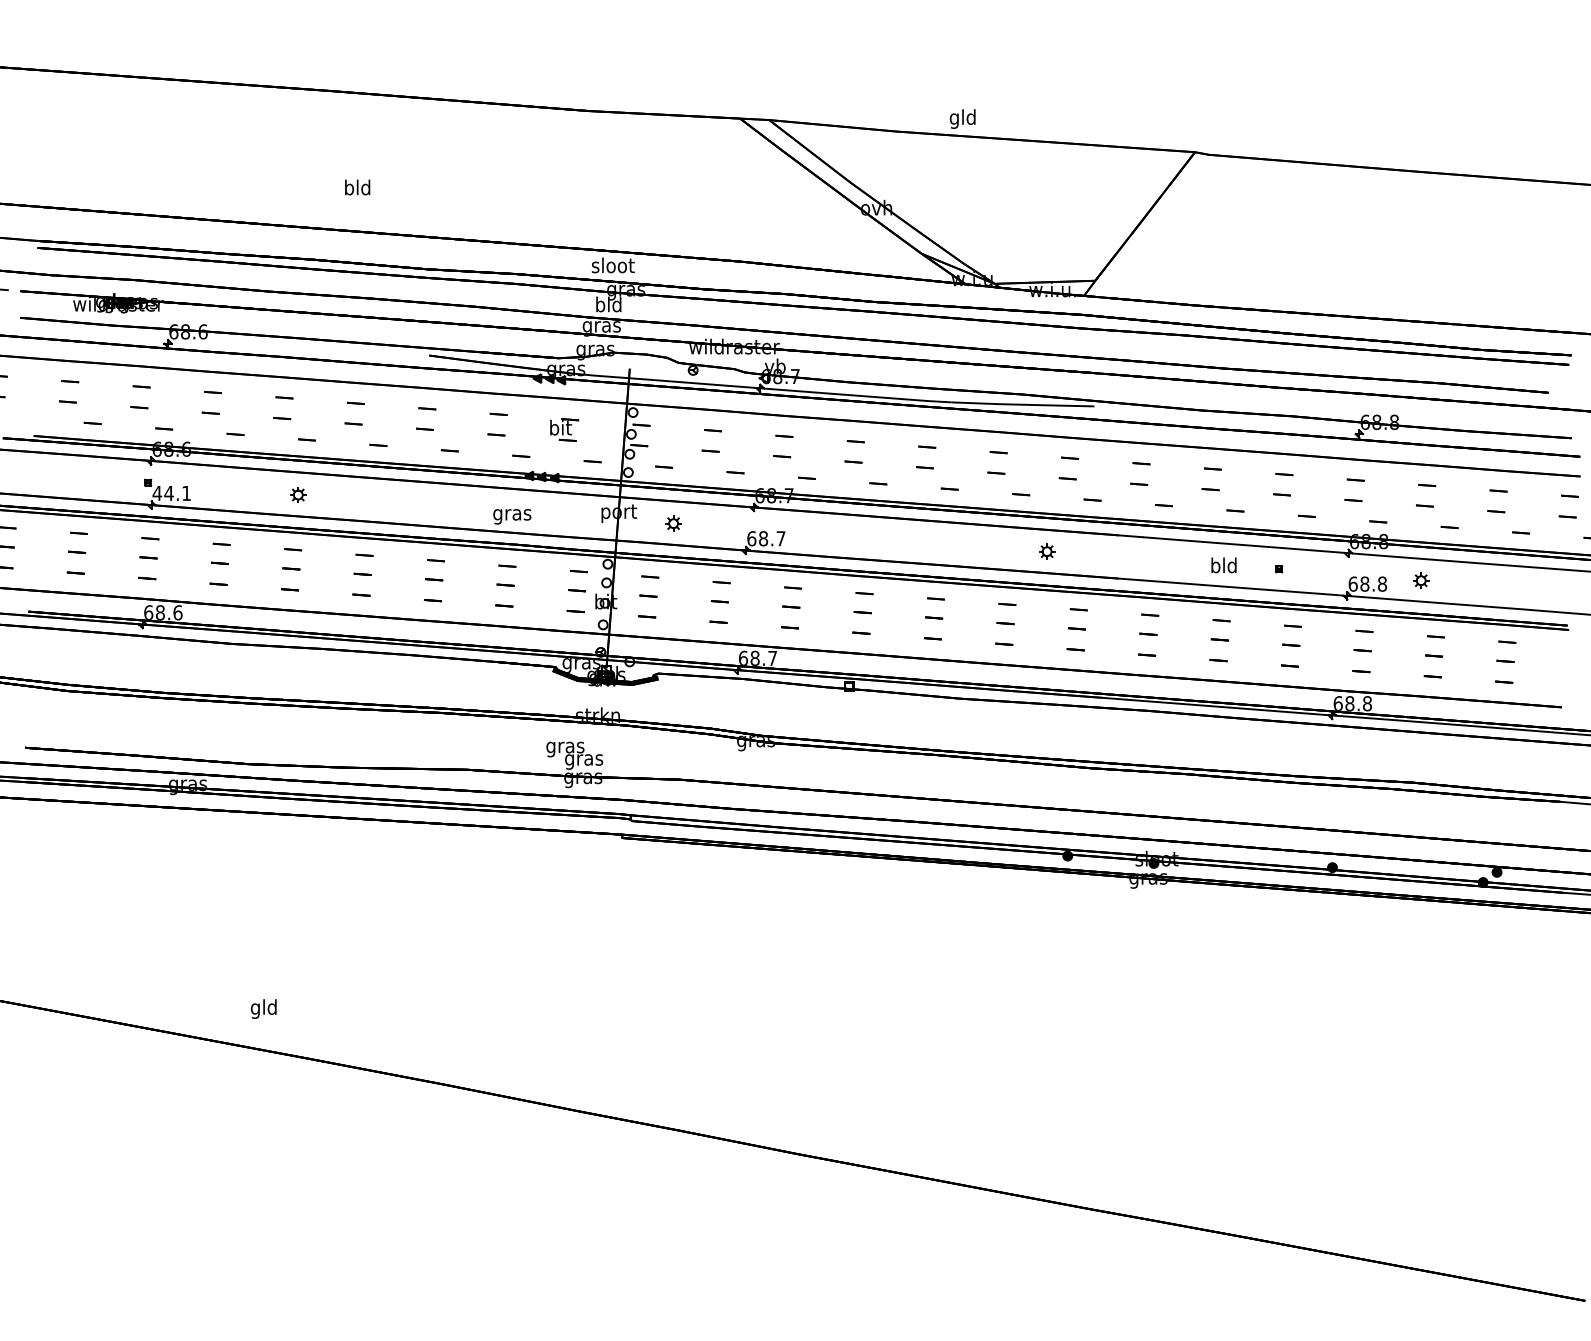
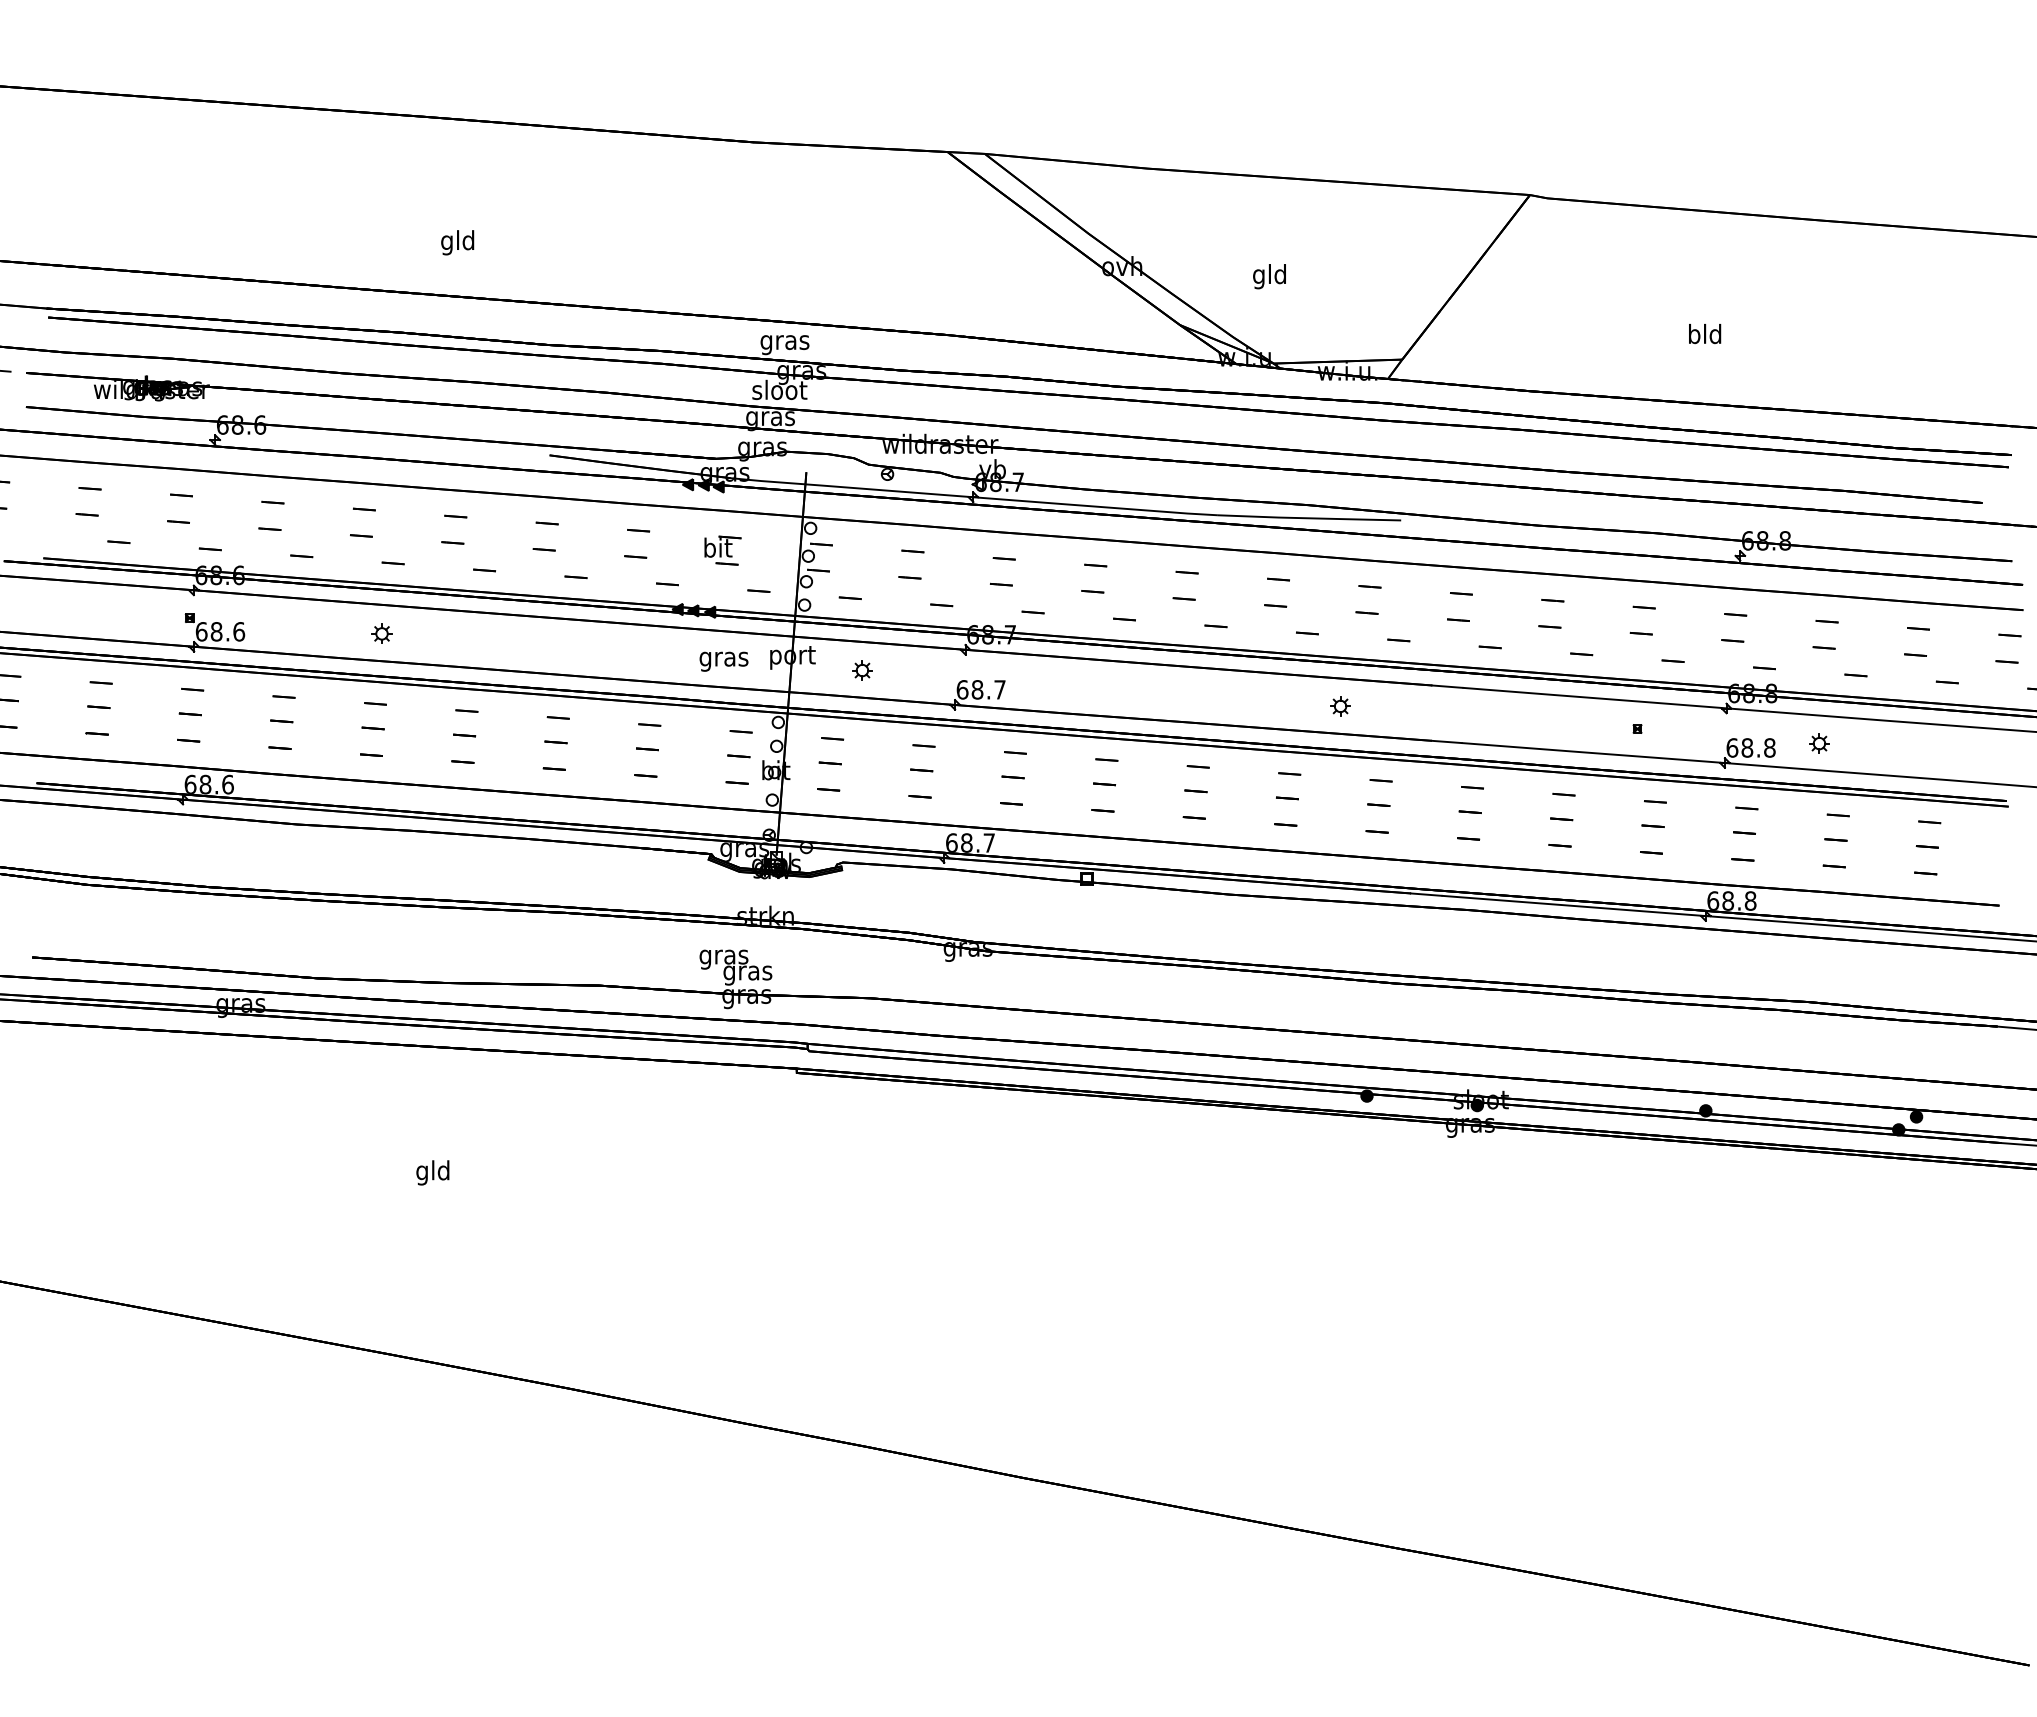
text: (962, 118) -> (1269, 276), moved
text: (349, 189) -> (447, 242), bld -> gld
text: (612, 267) -> (784, 342), sloot -> gras
text: (608, 304) -> (779, 389), bld -> sloot
text: (172, 493) -> (220, 631), 44.1 -> 68.6
text: (511, 516) -> (723, 661), moved
text: (1224, 565) -> (1705, 334), moved
text: (263, 1008) -> (432, 1172), moved

